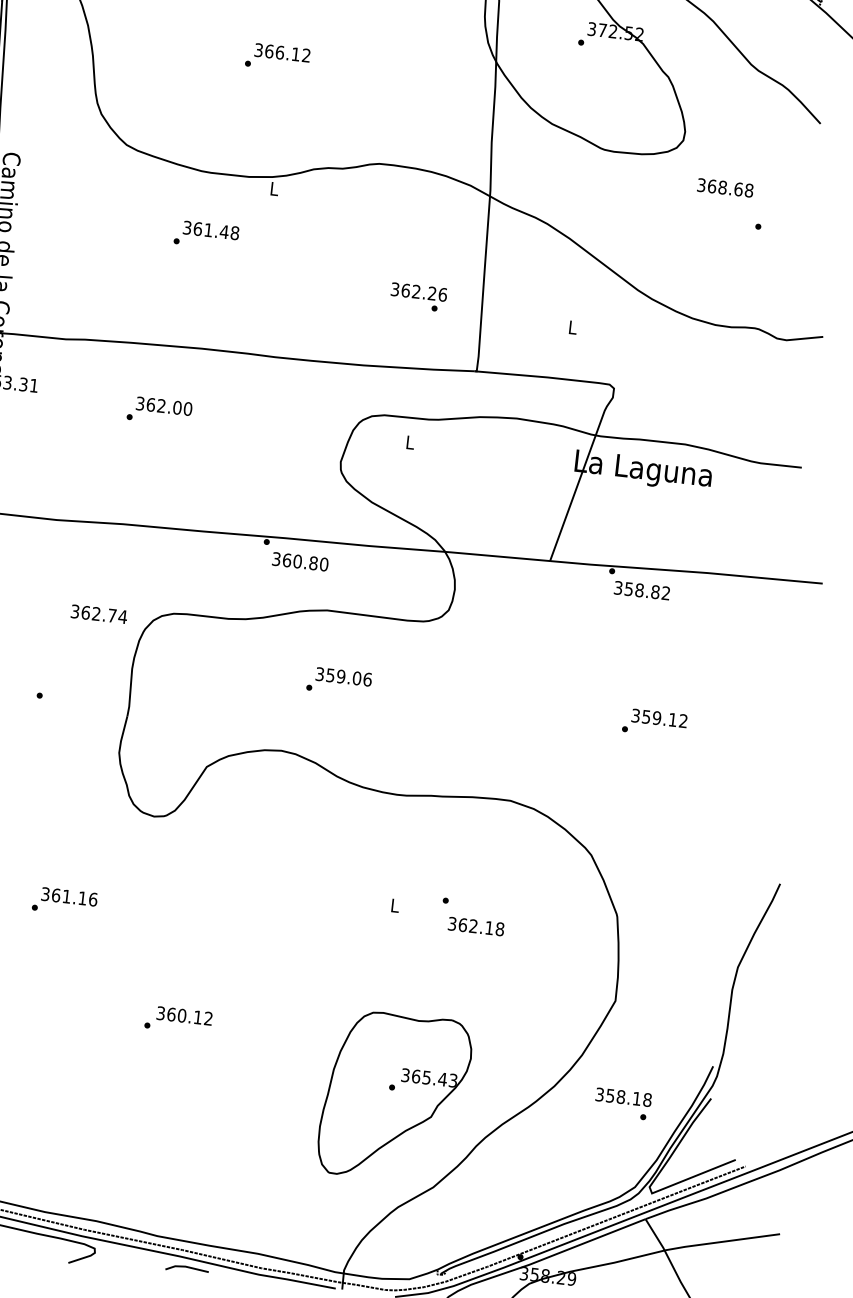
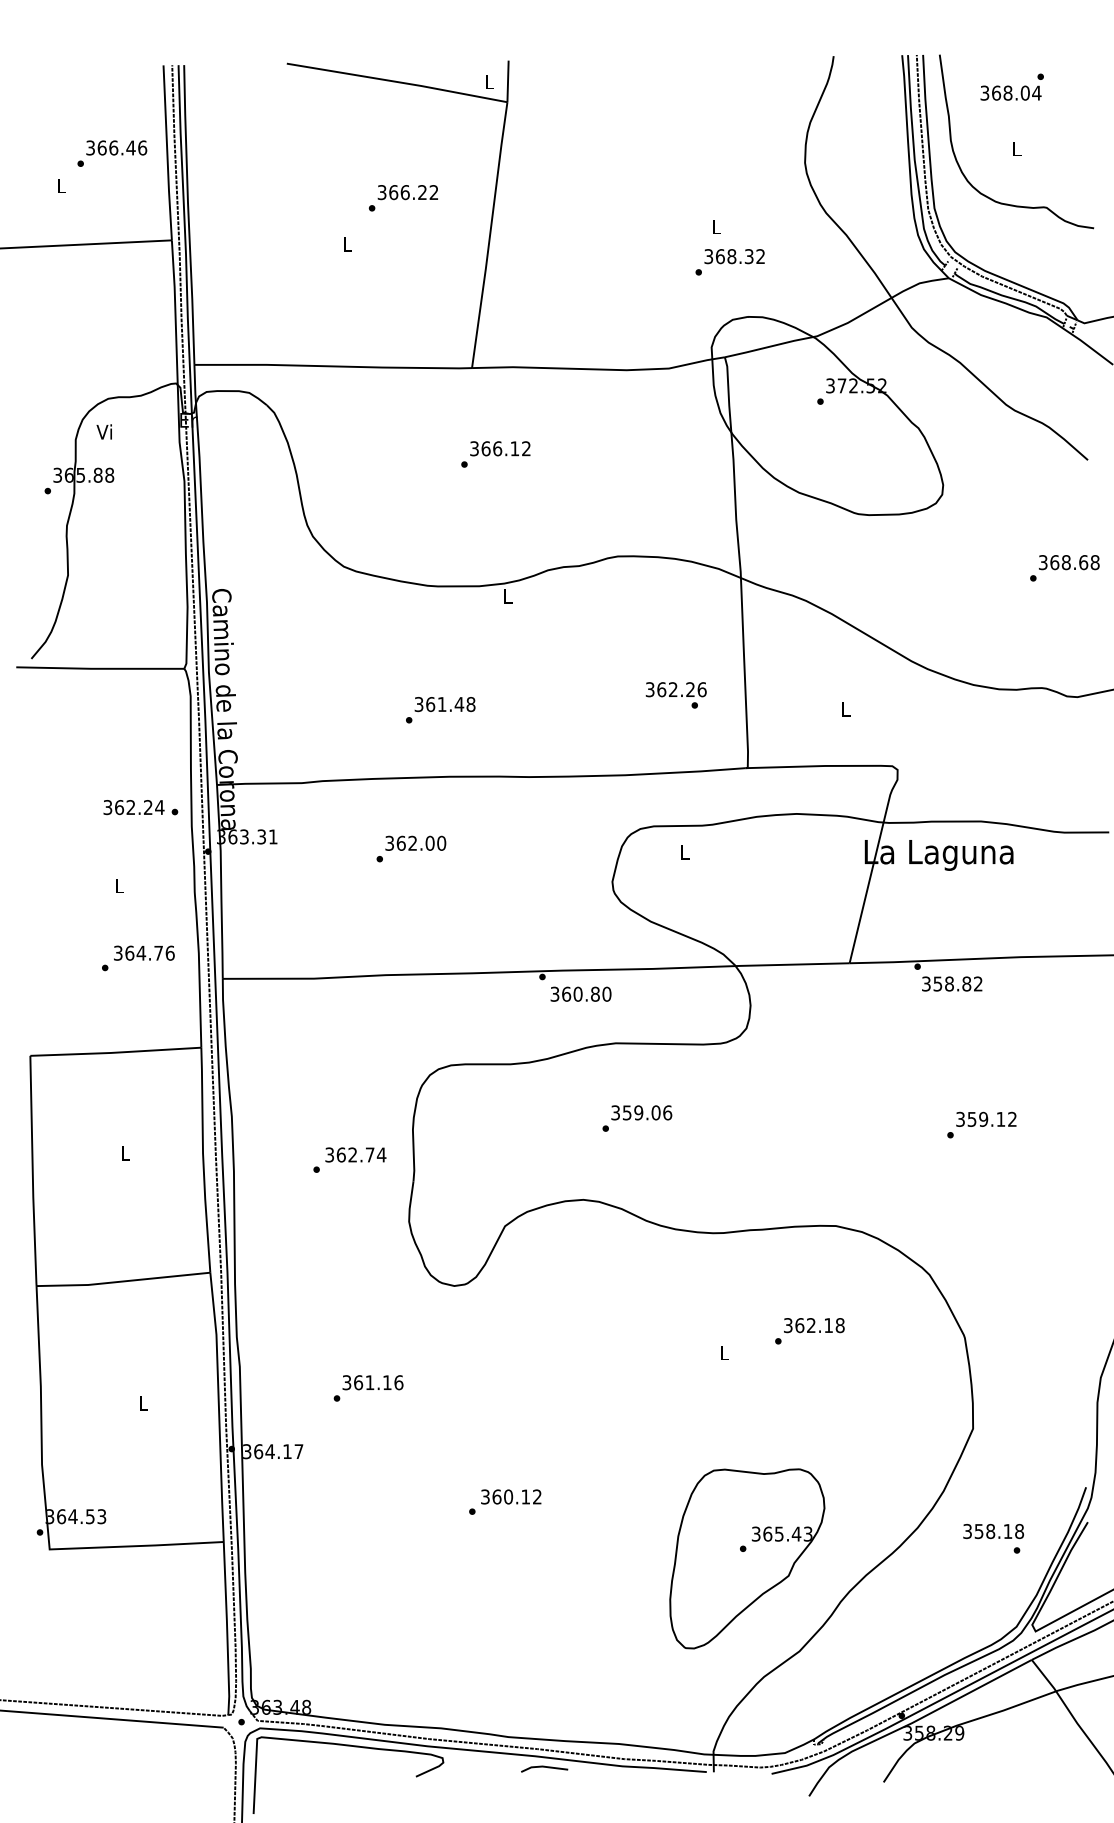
text: (725, 187) -> (1069, 562), moved
text: (206, 235) -> (440, 710), moved
text: (98, 613) -> (355, 1154), moved
text: (476, 926) -> (814, 1325), moved

